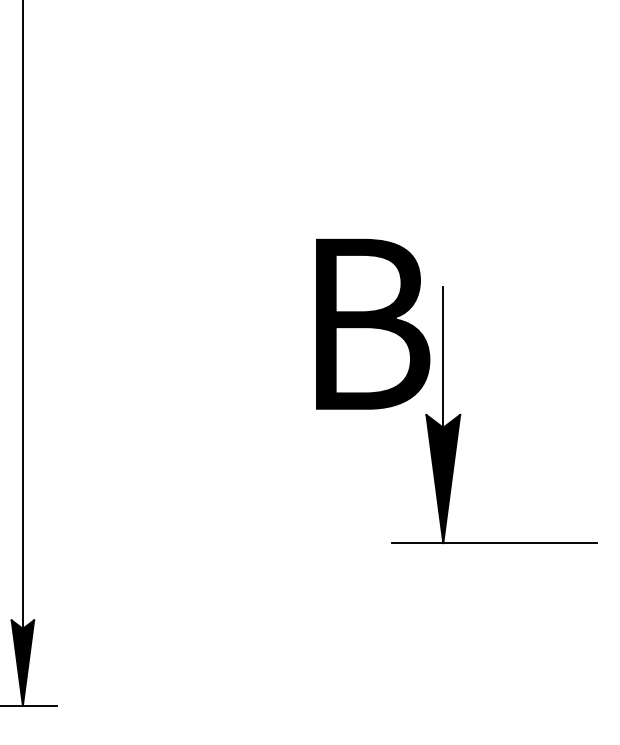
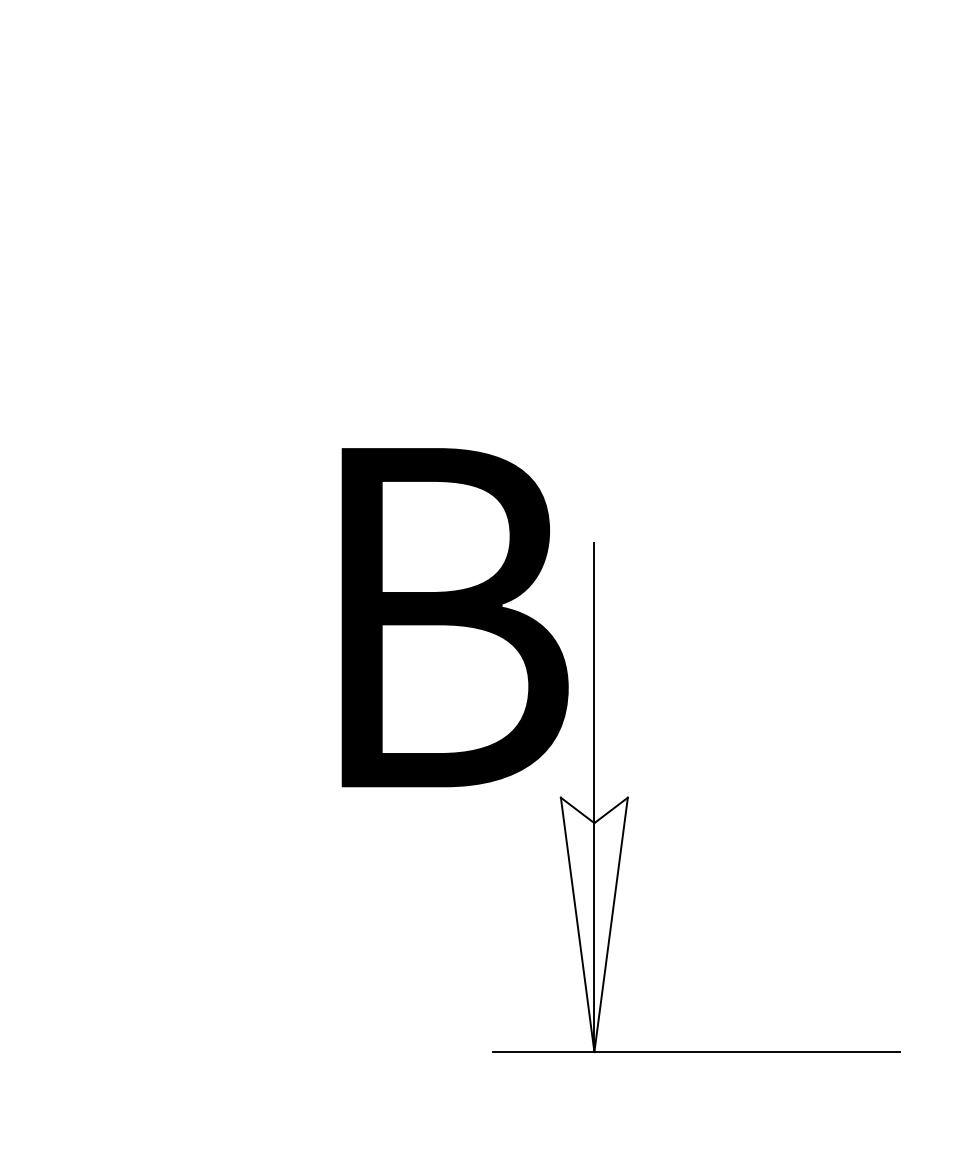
fill: (443, 478) -> (594, 923), removed

